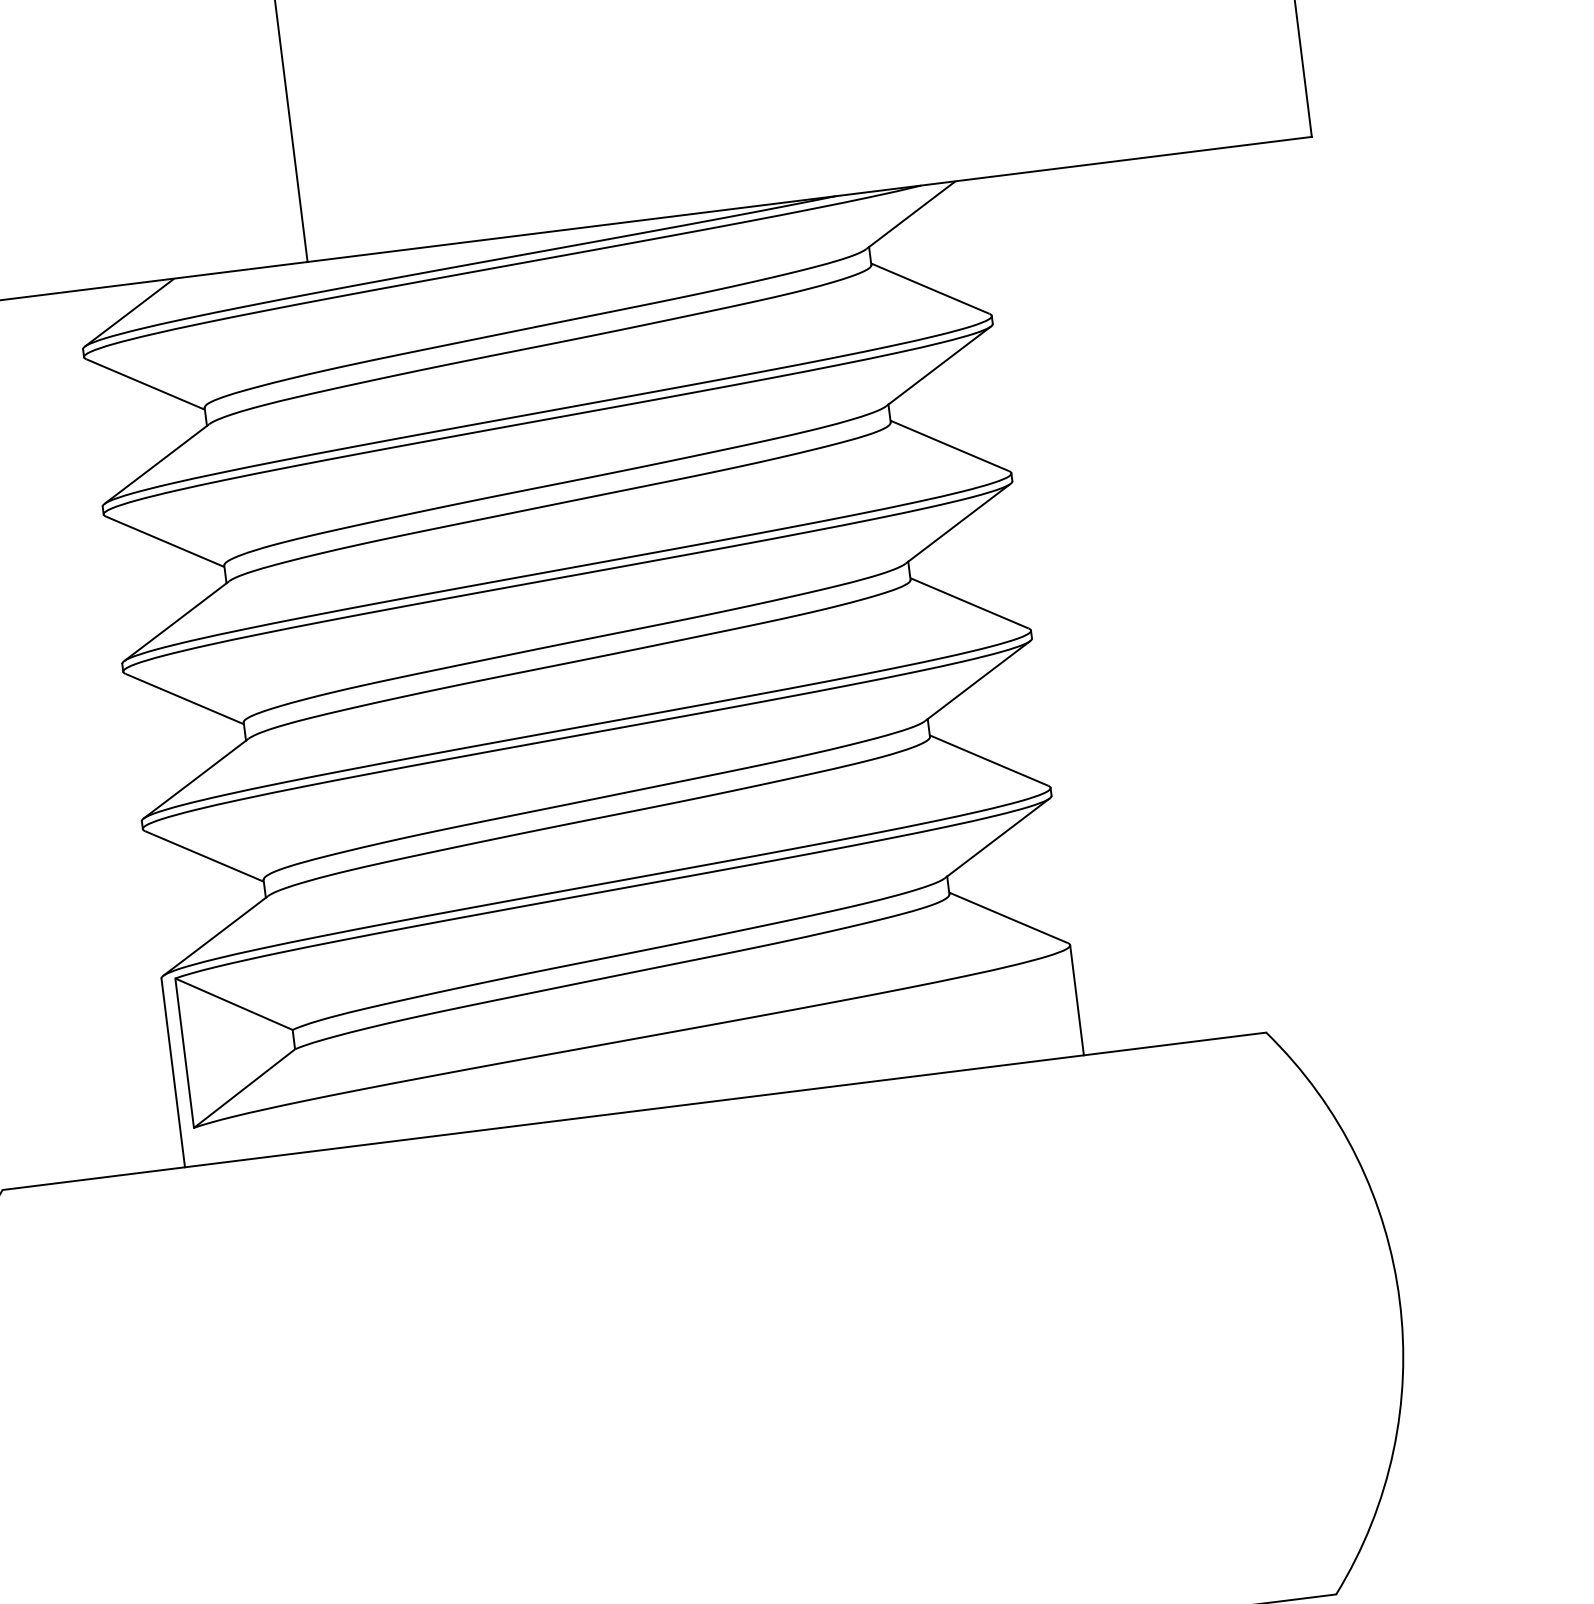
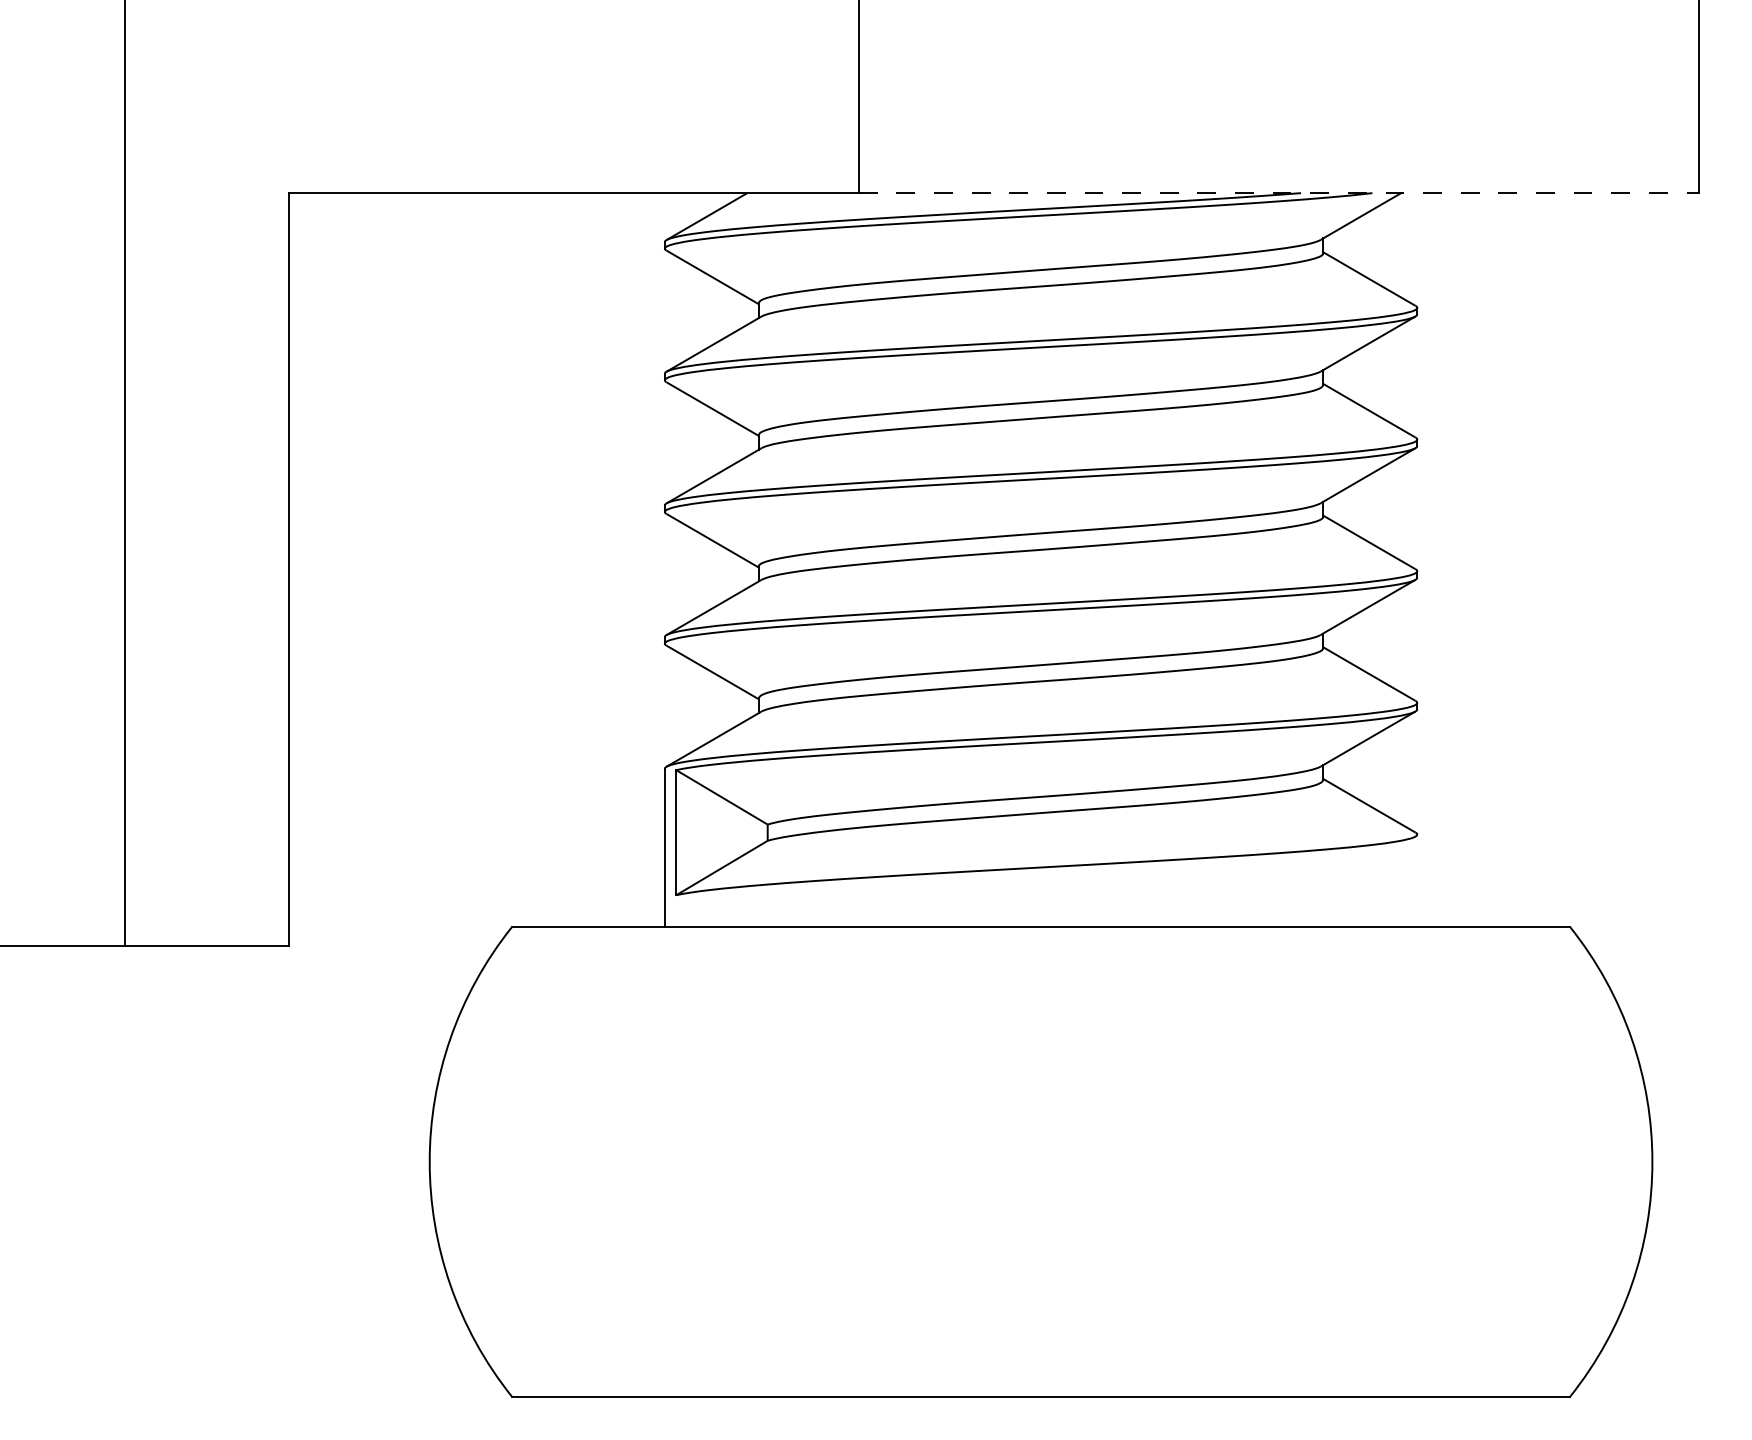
line: (810, 199) -> (1279, 193), solid -> dashed
line: (1077, 1000) -> (1417, 880), removed

